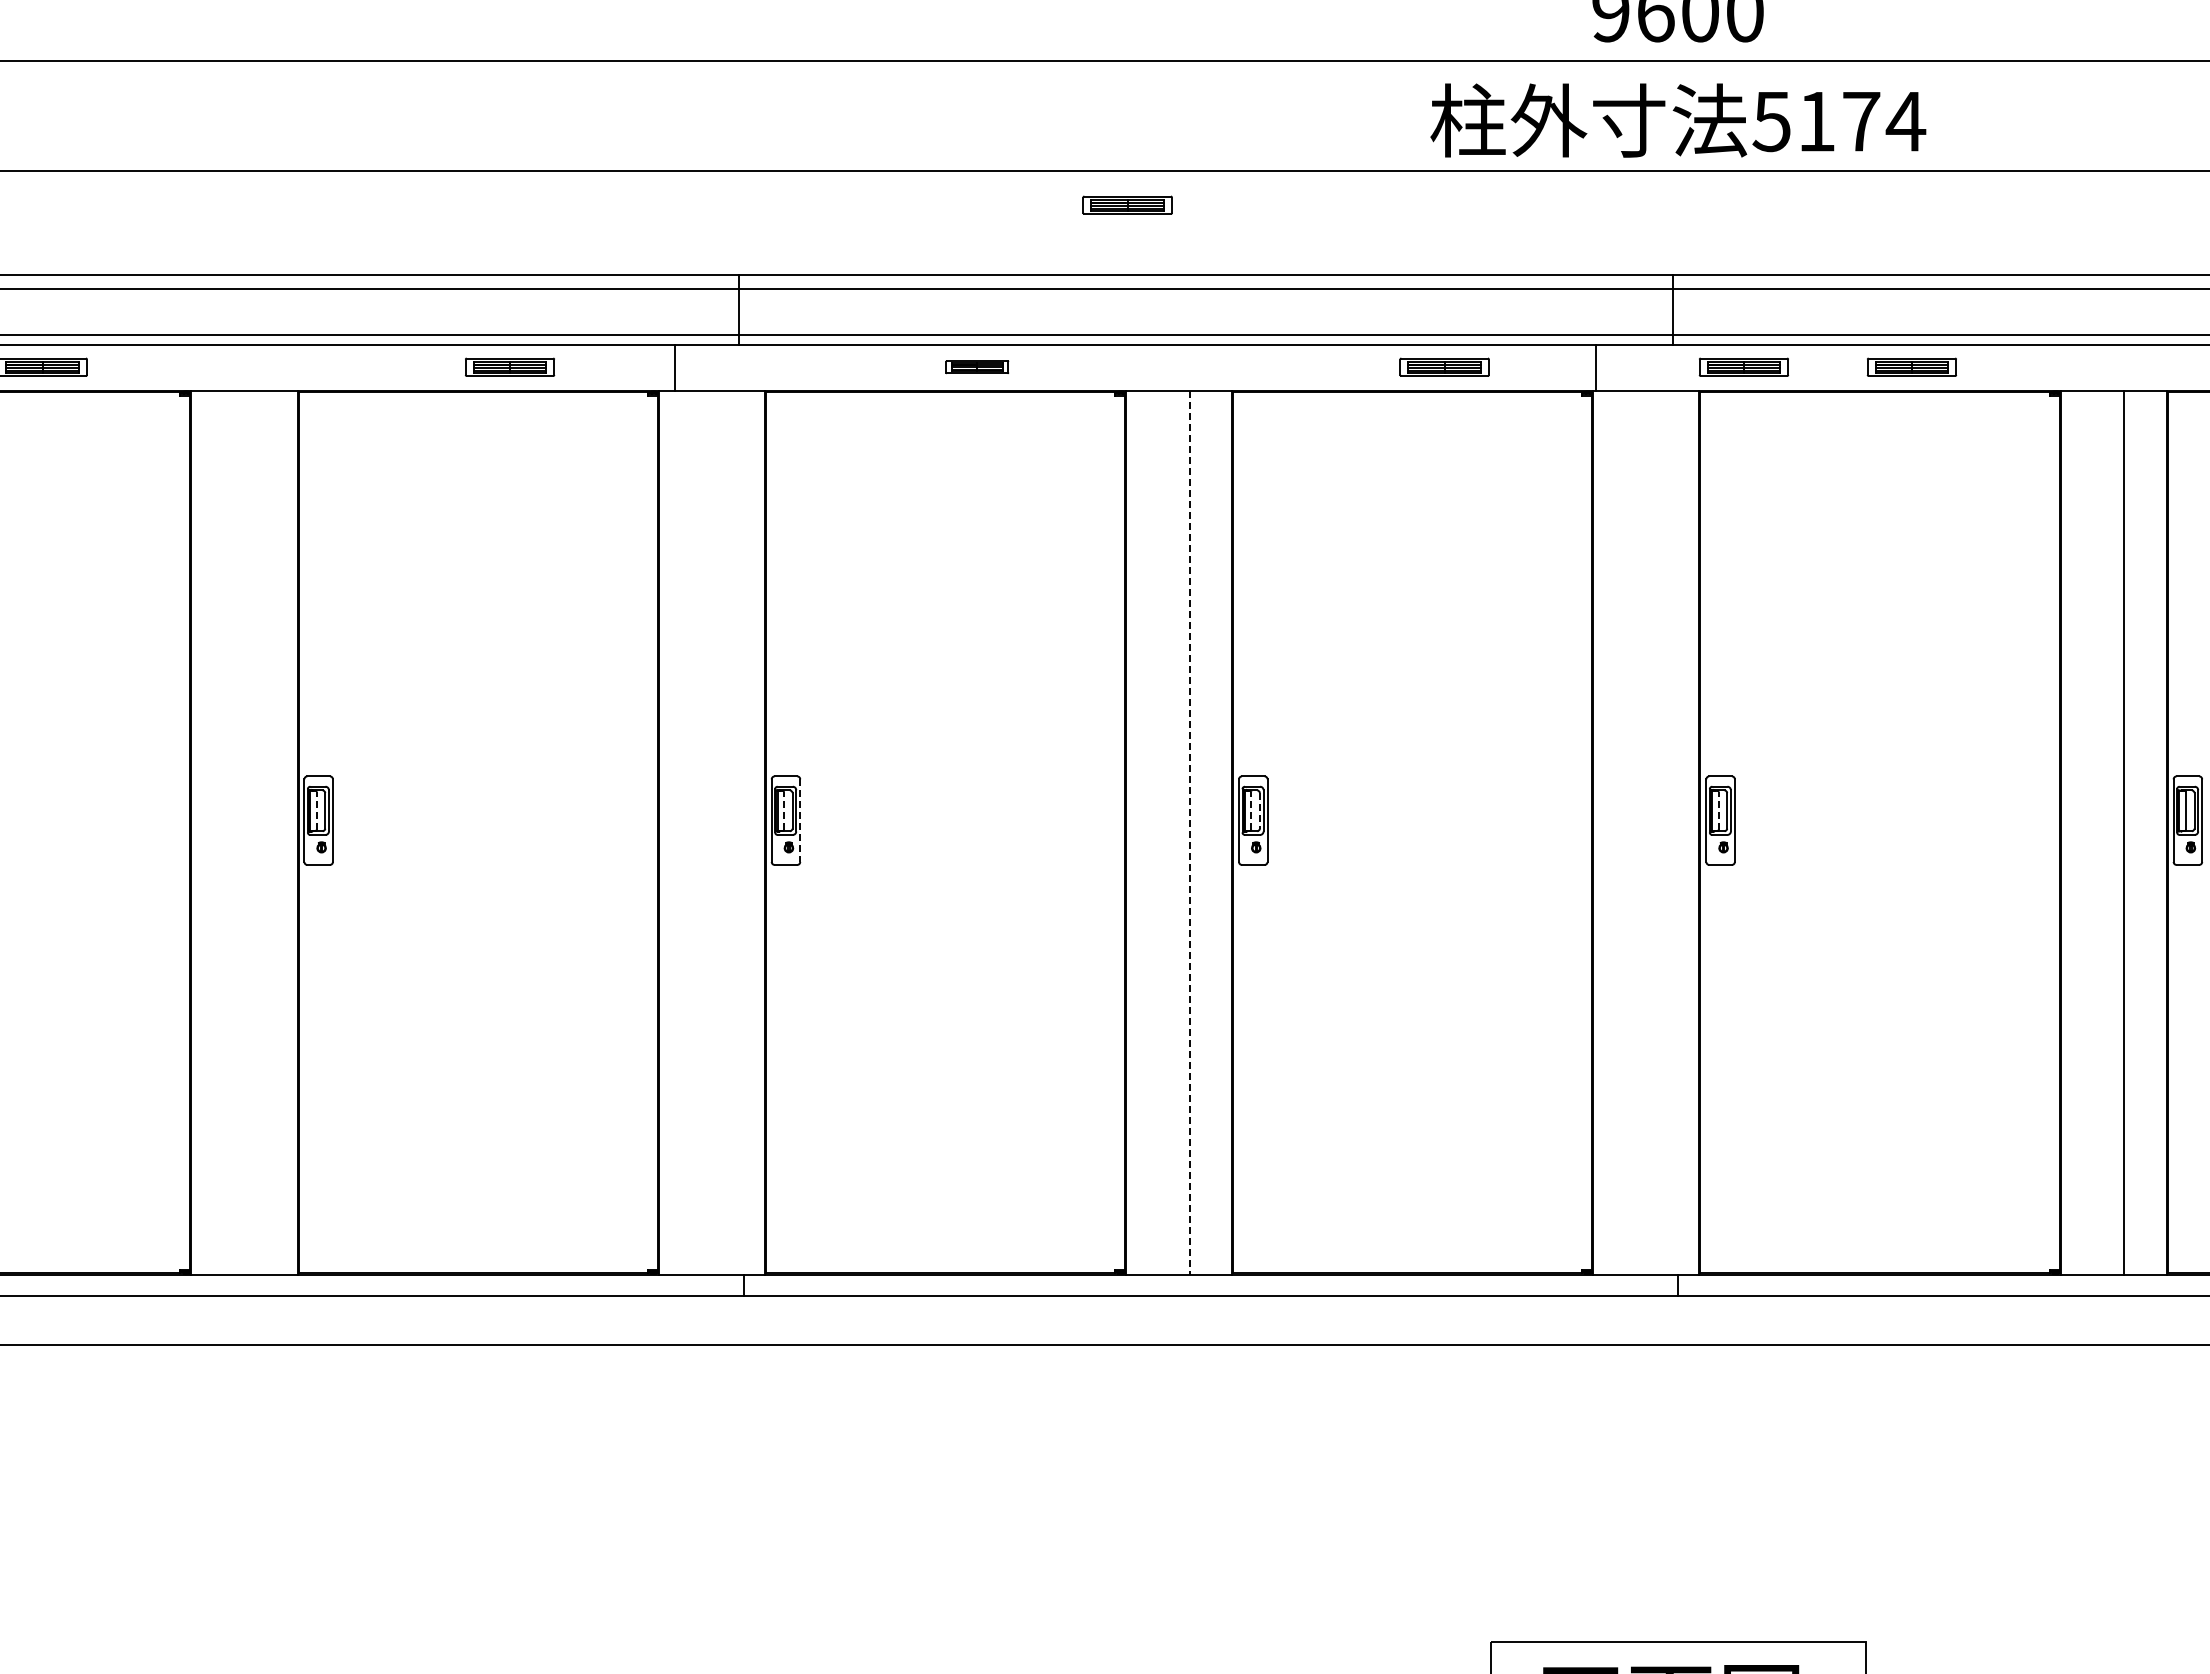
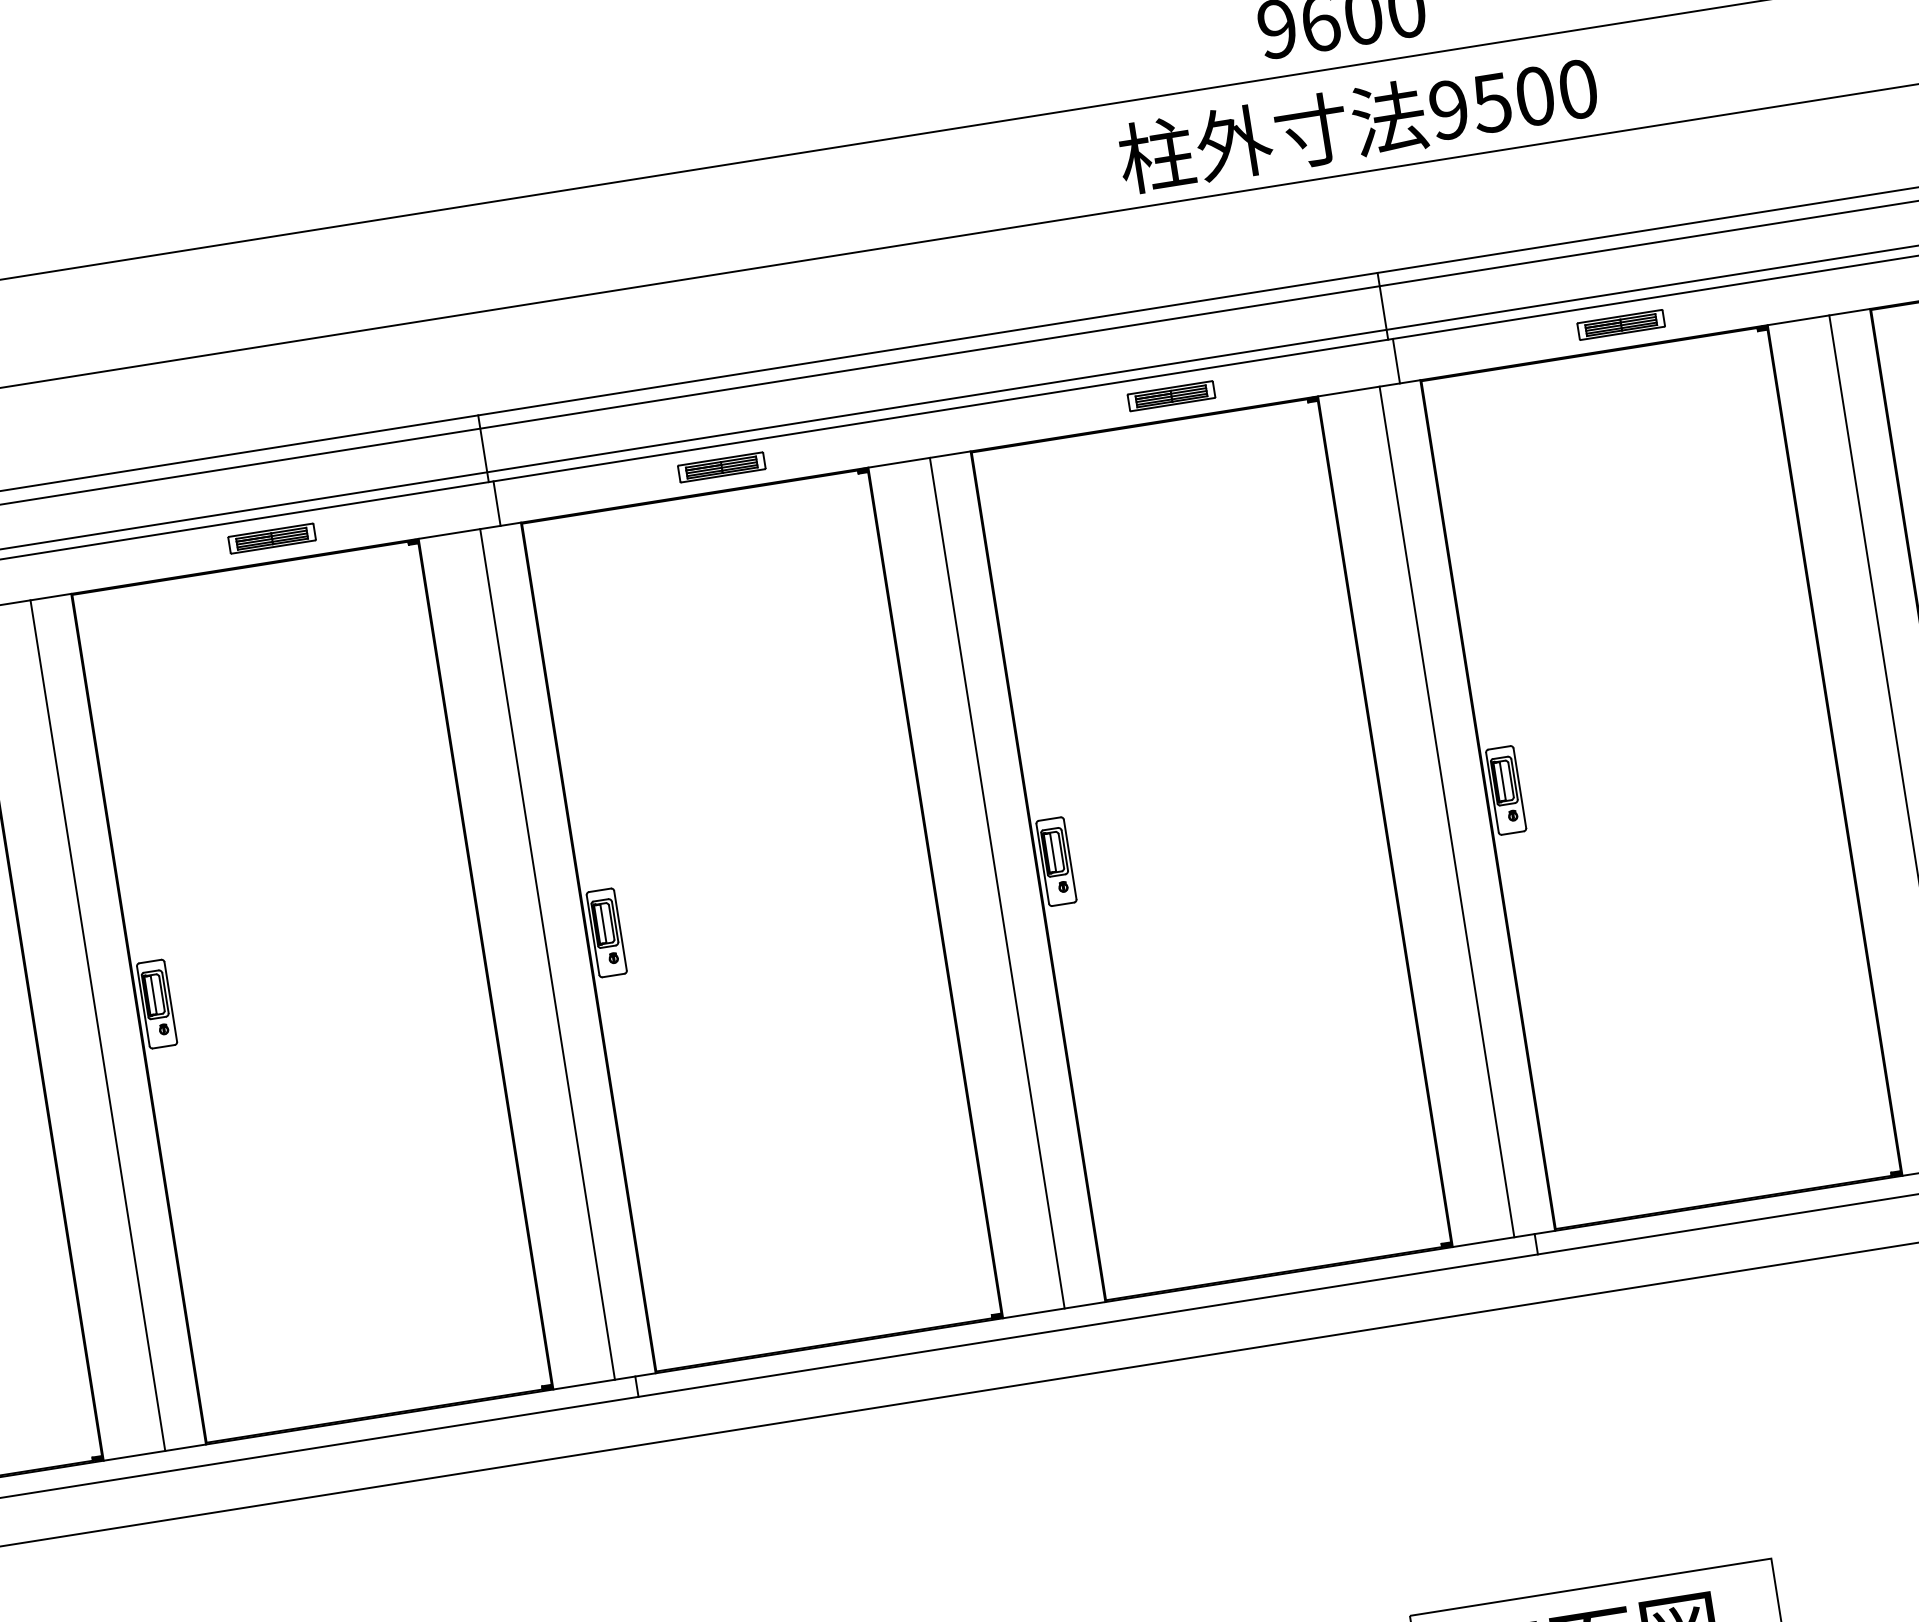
text: (1839, 121) -> (1514, 99), 5174 -> 9500
part: (1127, 204) -> (841, 287), removed
part: (977, 366) -> (721, 466), size x1.43
part: (1743, 366) -> (1458, 349), removed
line: (674, 367) -> (496, 503), moved
line: (1596, 367) -> (1396, 360), moved
line: (316, 810) -> (153, 994), dashed -> solid
line: (784, 810) -> (603, 923), dashed -> solid
line: (1251, 810) -> (1053, 852), dashed -> solid
line: (1259, 810) -> (1060, 850), dashed -> solid
line: (1718, 810) -> (1502, 781), dashed -> solid
line: (800, 821) -> (620, 931), dashed -> solid
line: (255, 832) -> (98, 1025), added
line: (722, 832) -> (547, 953), added
line: (1189, 832) -> (996, 882), dashed -> solid
line: (1657, 832) -> (1447, 811), added

